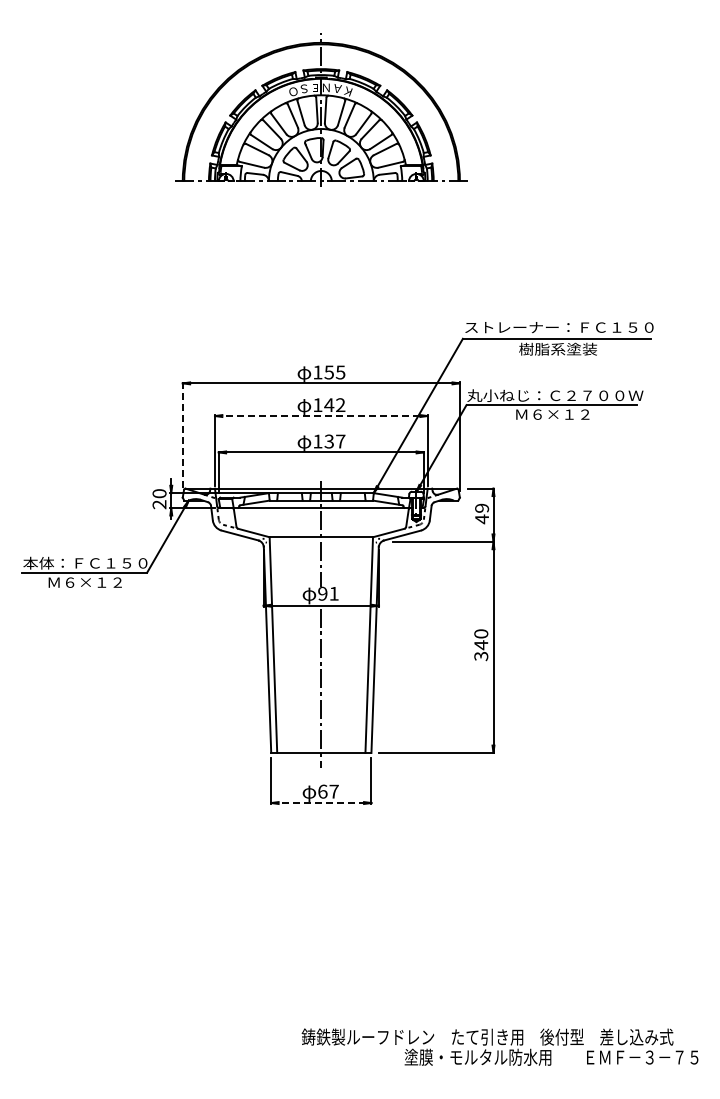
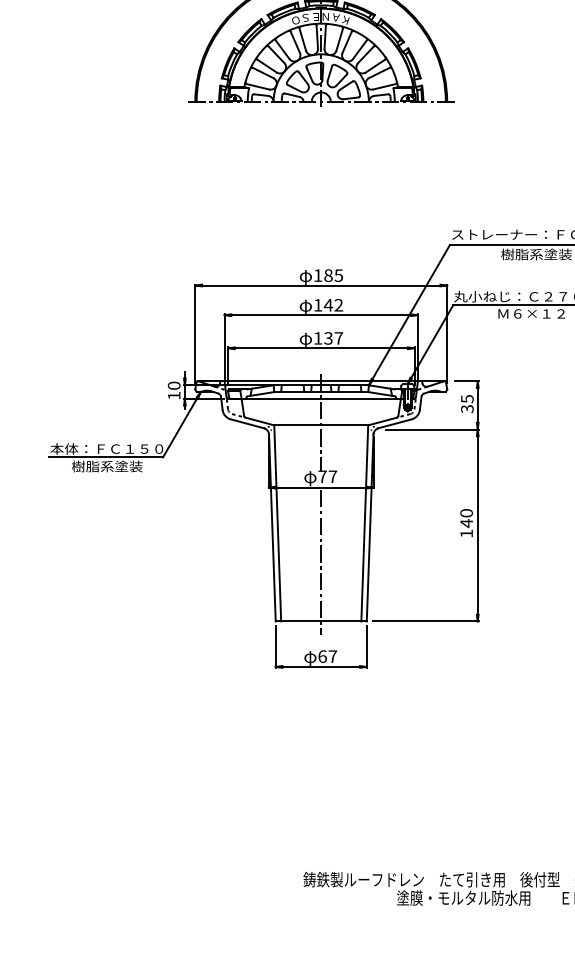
text: (328, 372) -> (327, 275), 155 -> 185
line: (321, 416) -> (321, 315), dashed -> solid
line: (182, 437) -> (195, 334), dashed -> solid
text: (159, 504) -> (174, 395), 20 -> 10
text: (482, 513) -> (467, 403), 49 -> 35
text: (85, 582) -> (106, 466), Ｍ６×１２ -> 樹脂系塗装
text: (328, 593) -> (327, 476), 91 -> 77
text: (481, 656) -> (466, 533), 340 -> 140
line: (321, 803) -> (321, 667), dashed -> solid

